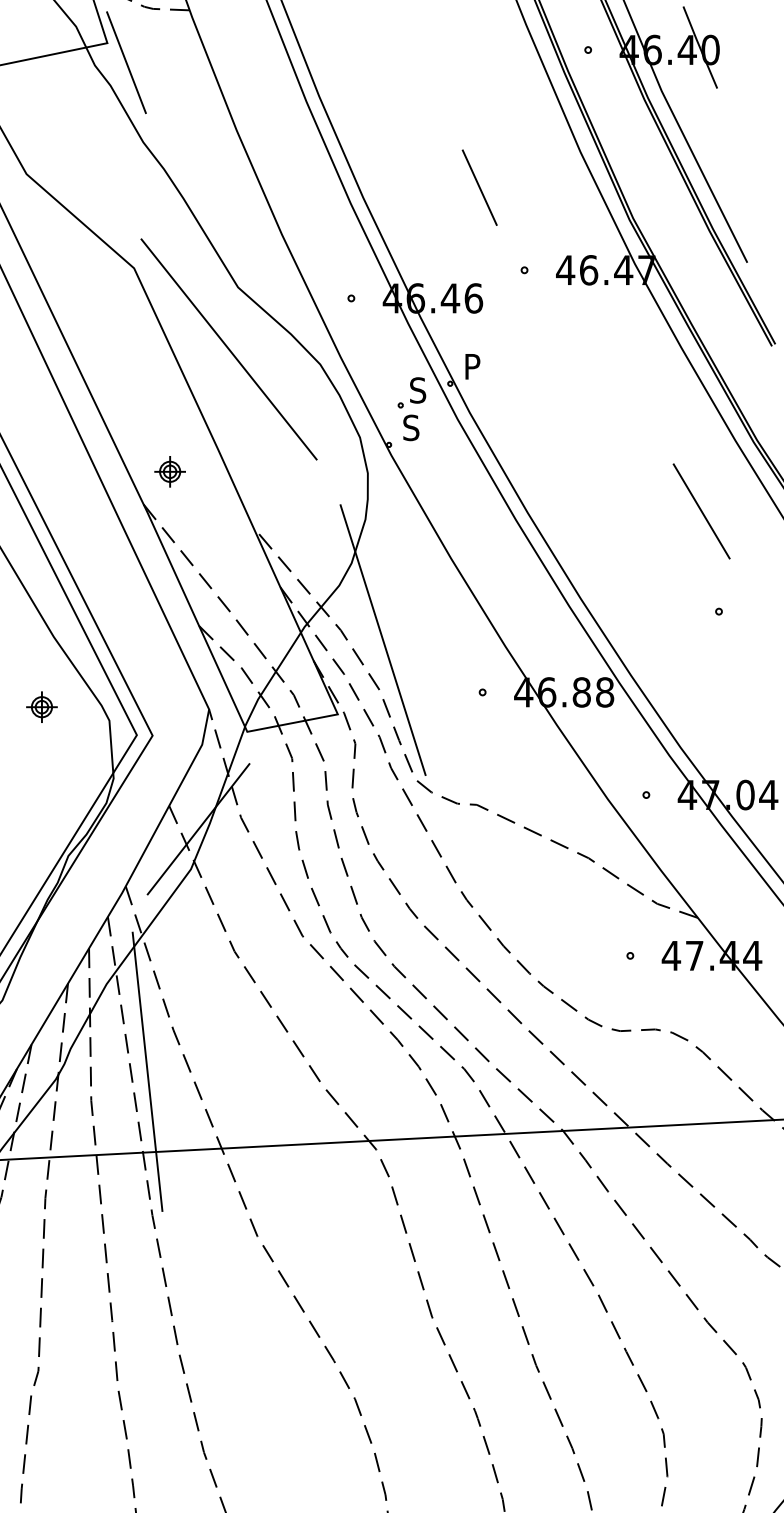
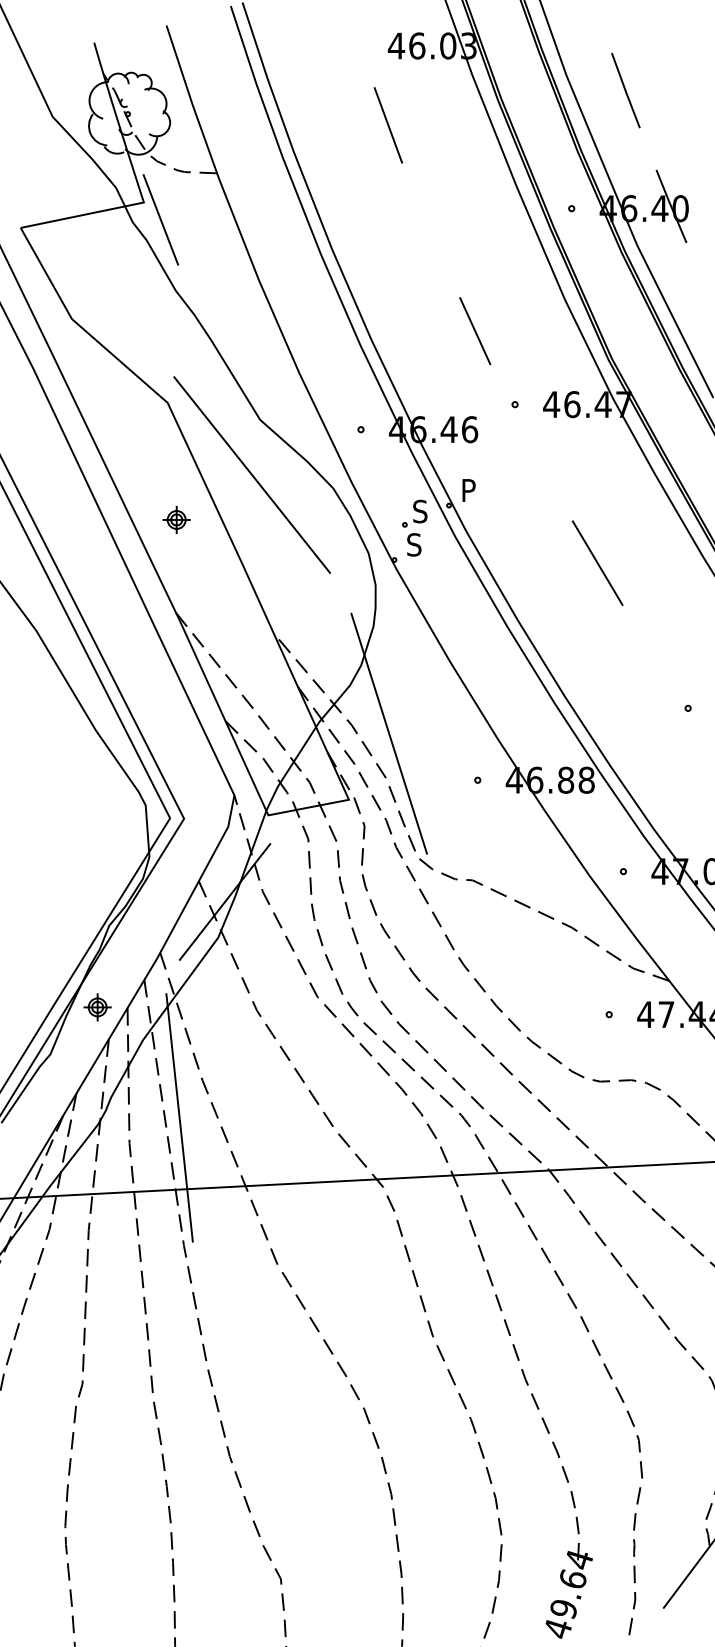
part: (169, 471) -> (176, 519), moved
line: (701, 510) -> (597, 562), moved
part: (41, 707) -> (97, 1007), moved

